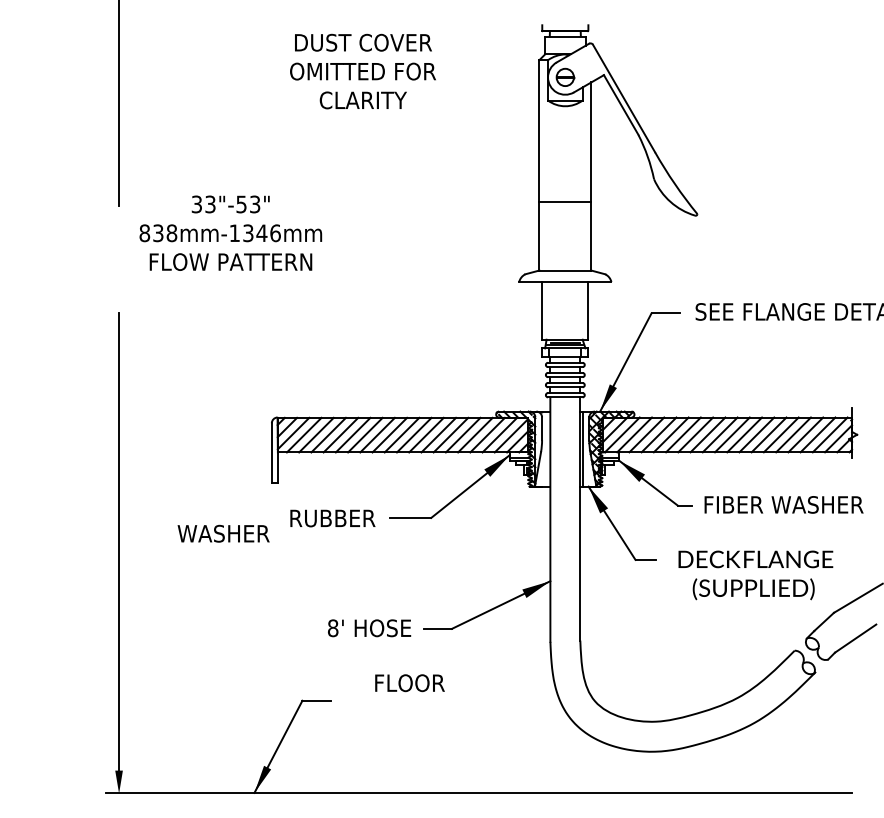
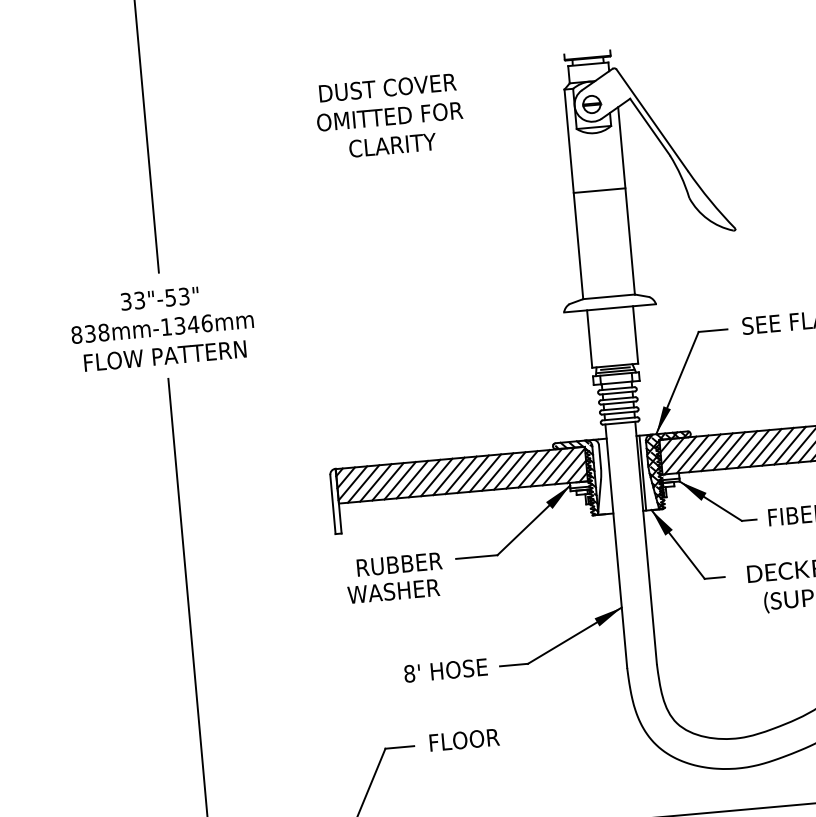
line: (565, 201) -> (599, 190), moved
text: (230, 232) -> (162, 326), moved
text: (223, 533) -> (393, 591), moved
text: (409, 683) -> (464, 740), moved

